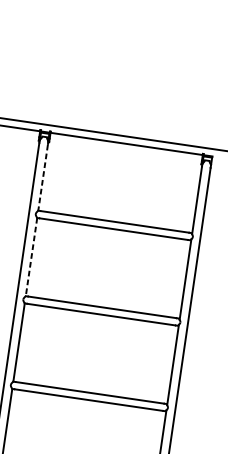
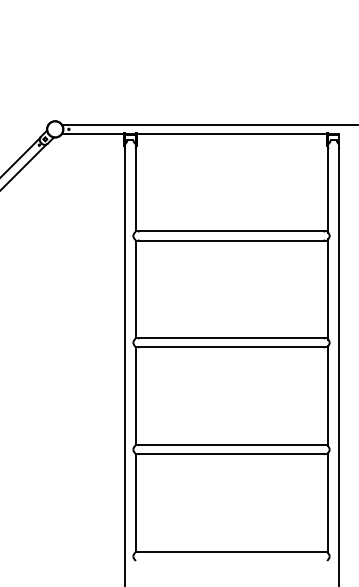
line: (42, 177) -> (135, 190), dashed -> solid
line: (31, 257) -> (135, 289), dashed -> solid

